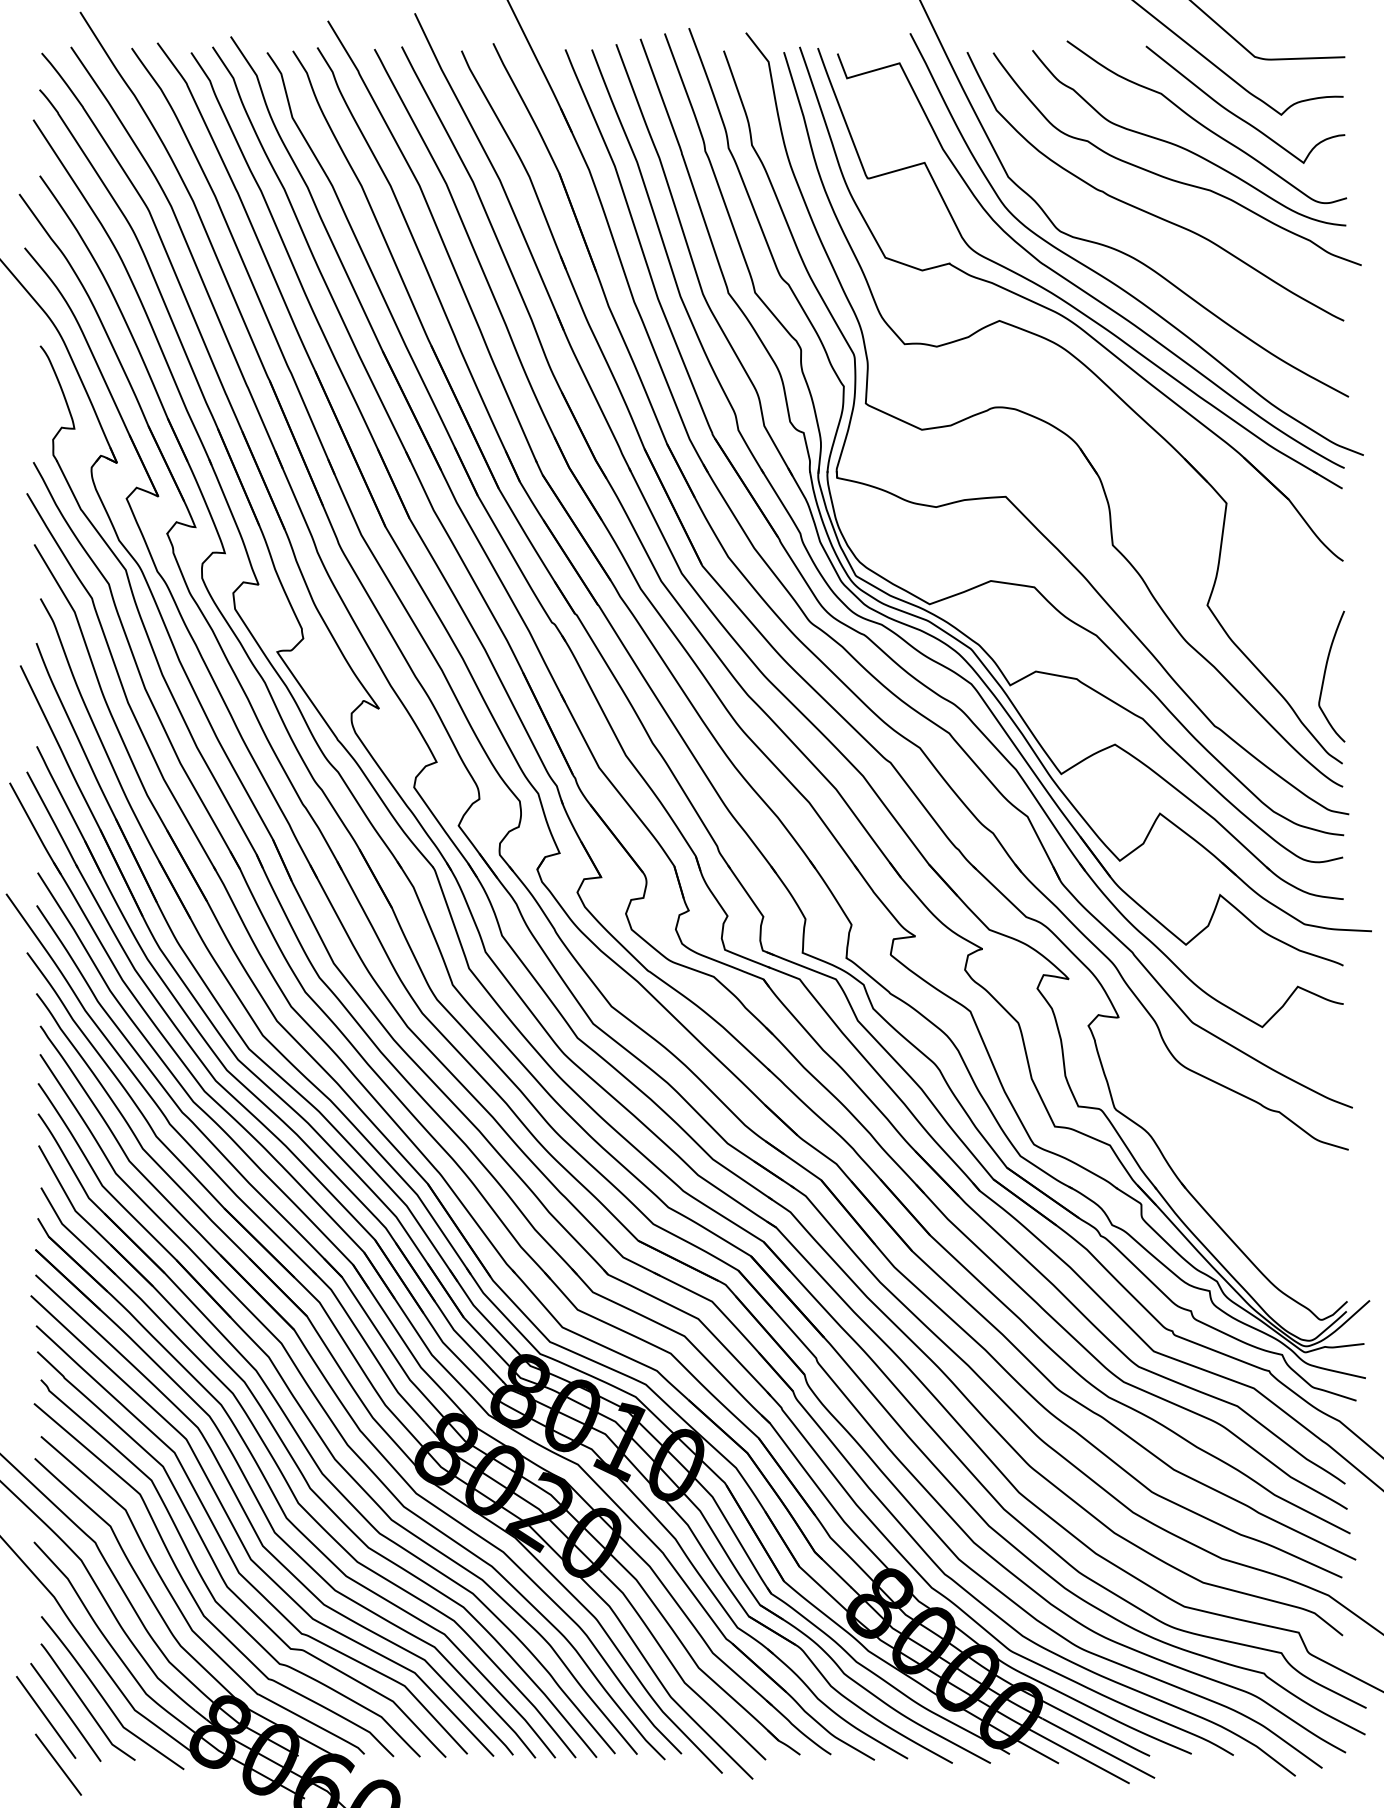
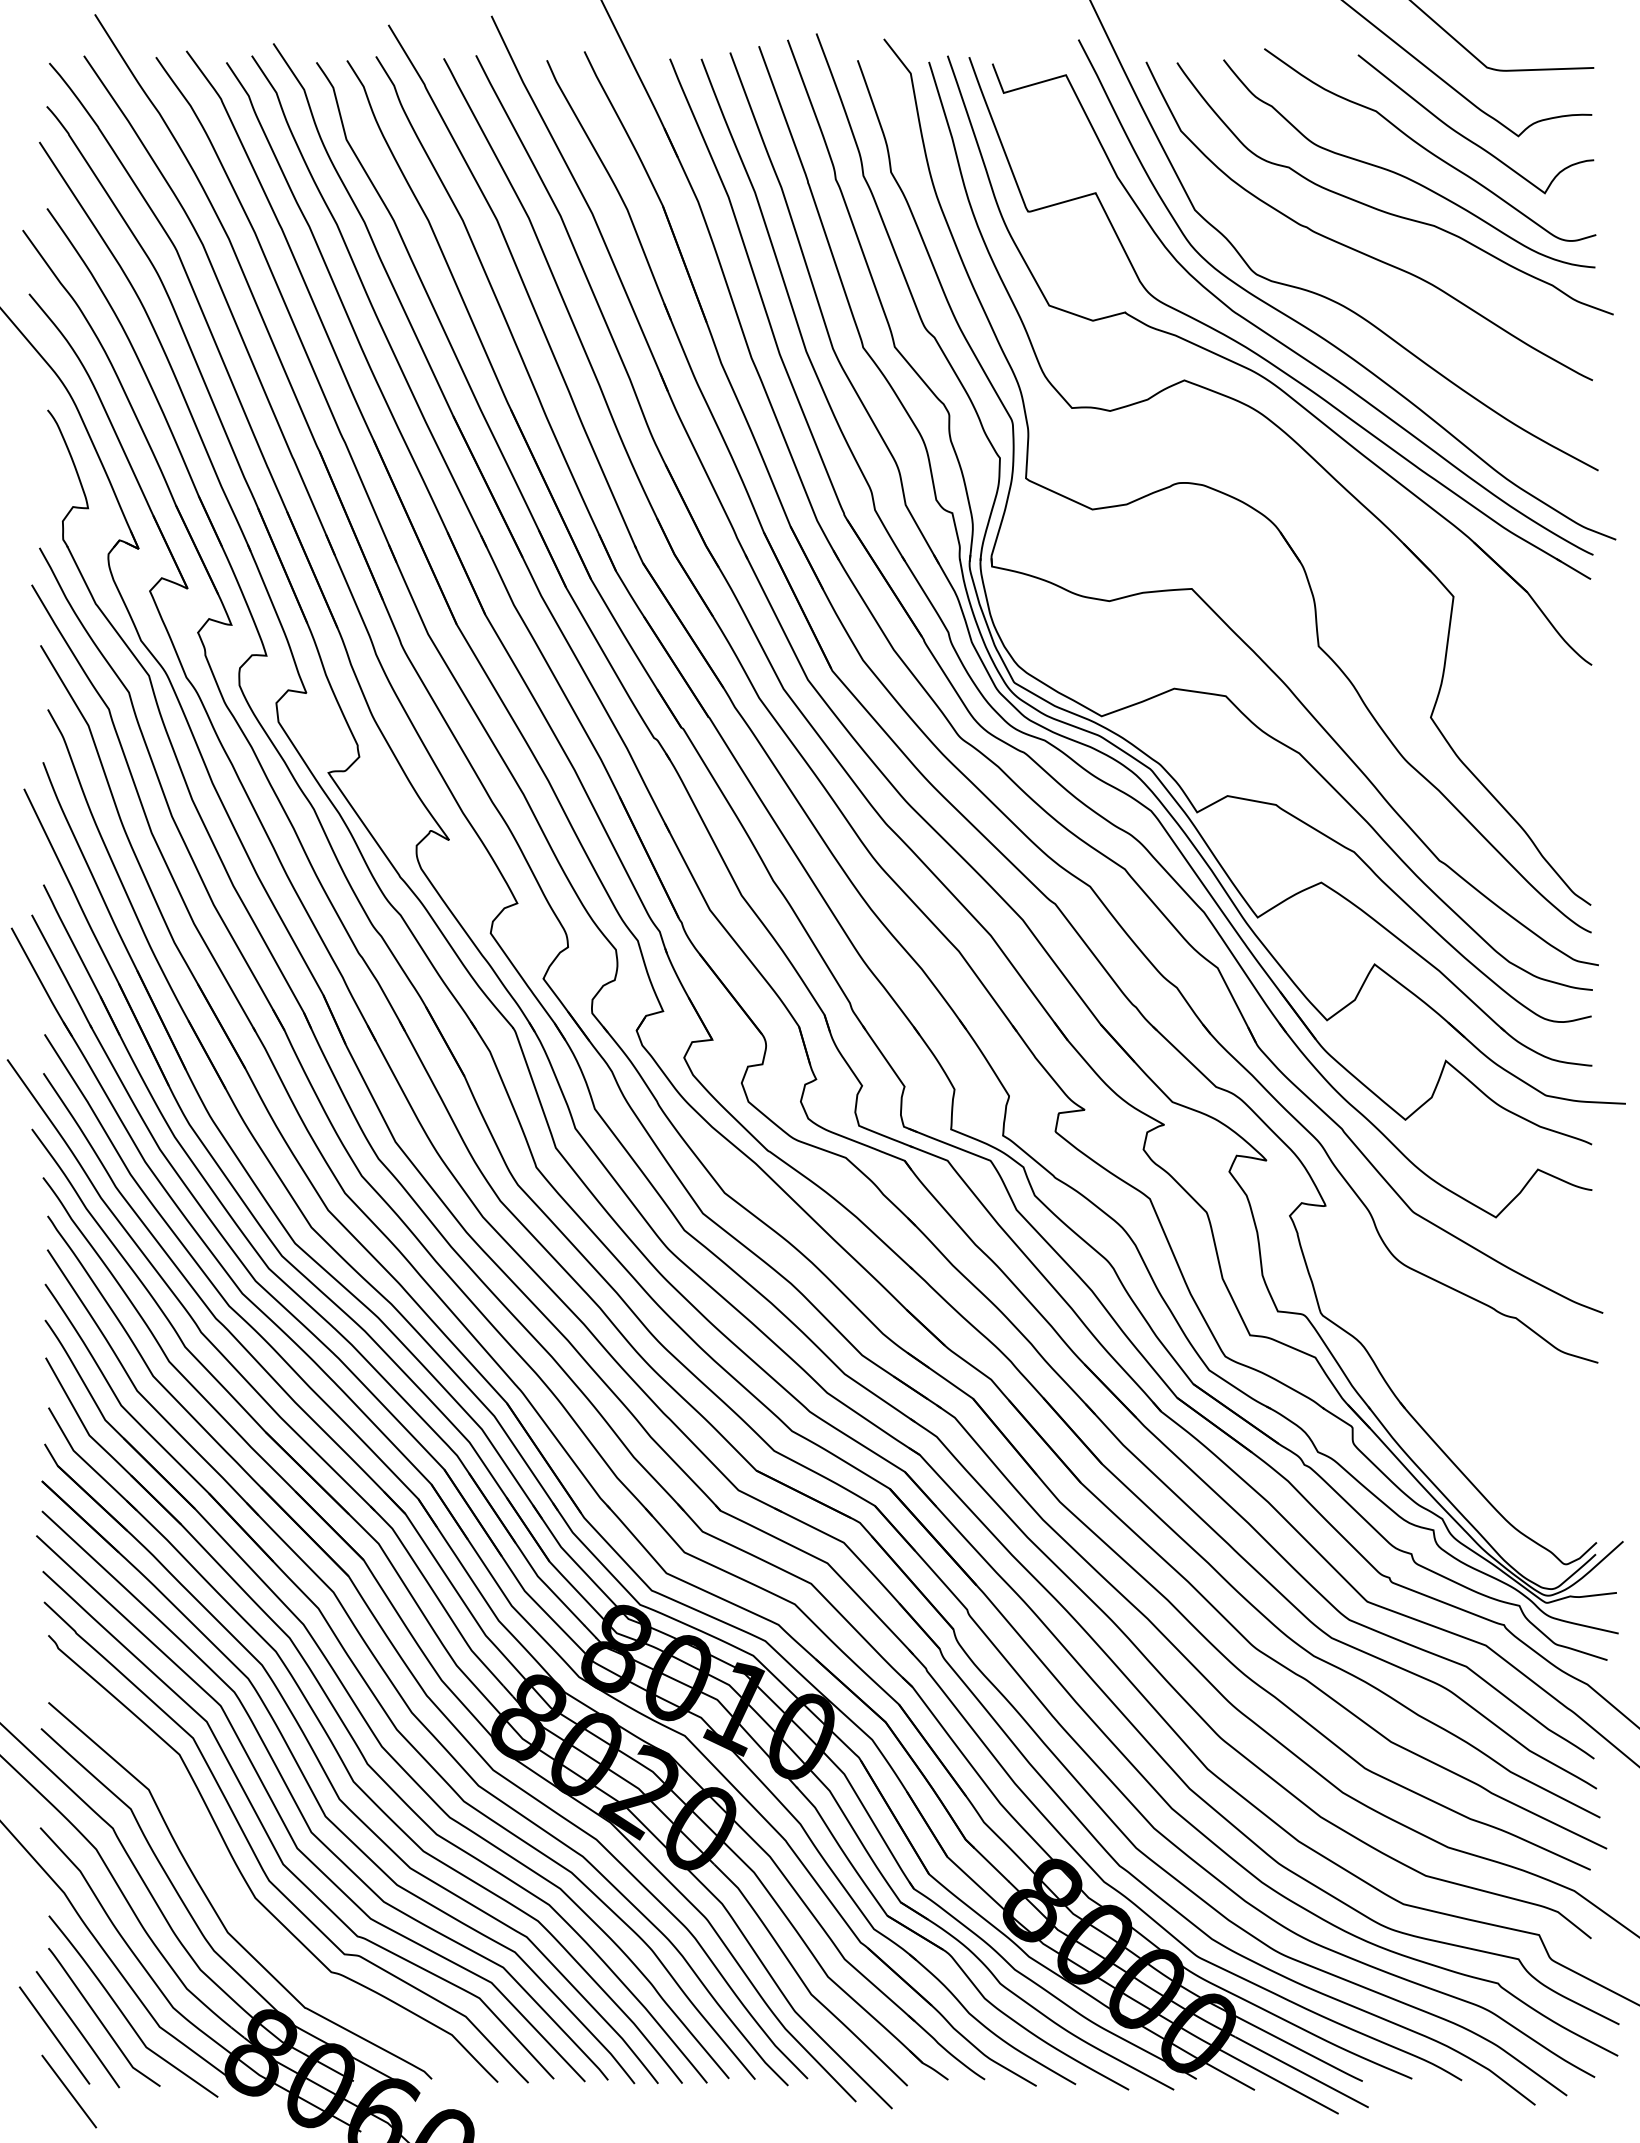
curve: (1325, 676) -> (1570, 801), removed
curve: (192, 1593) -> (227, 1888), removed

